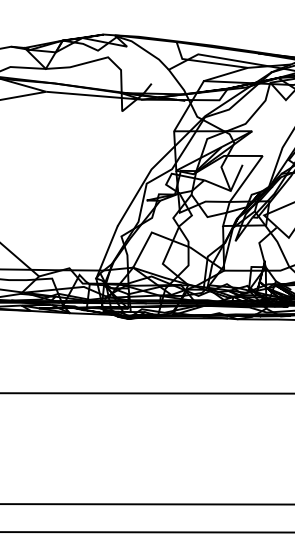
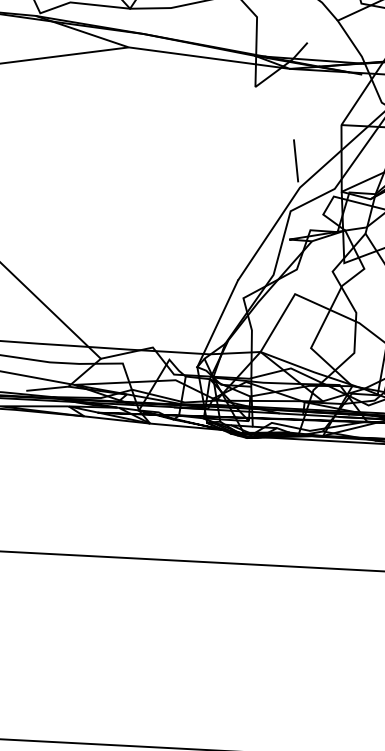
line: (148, 153) -> (296, 160), added

